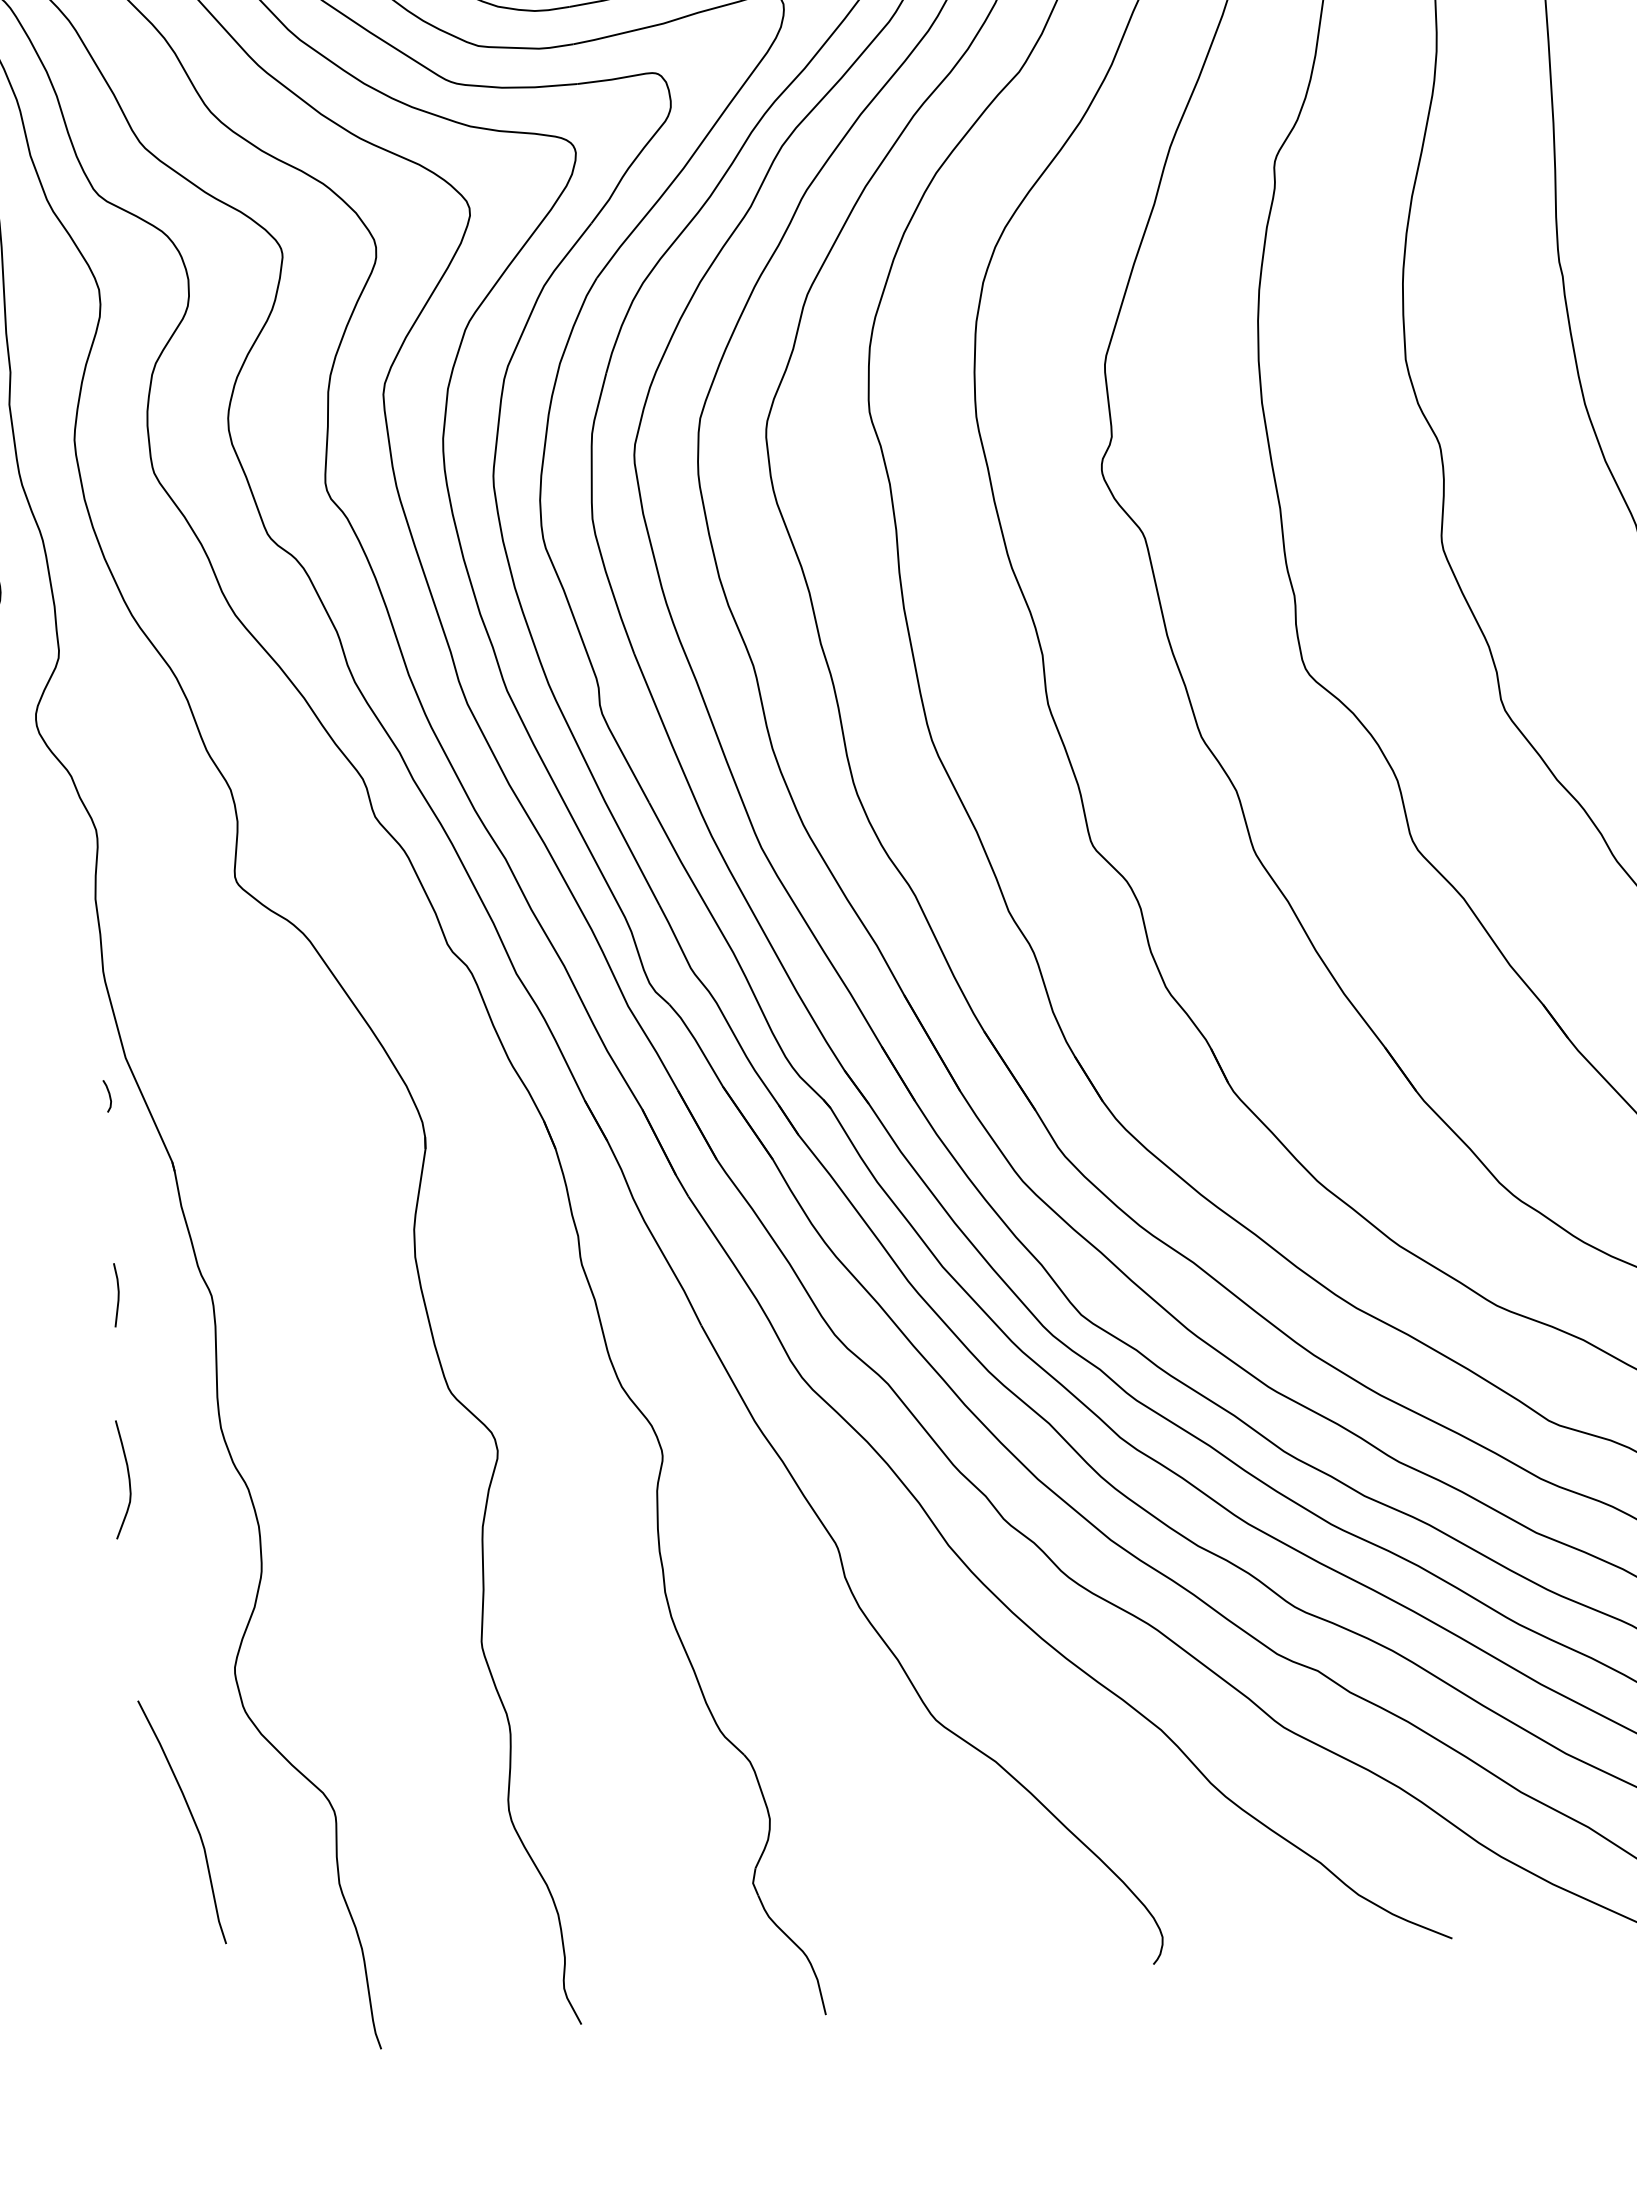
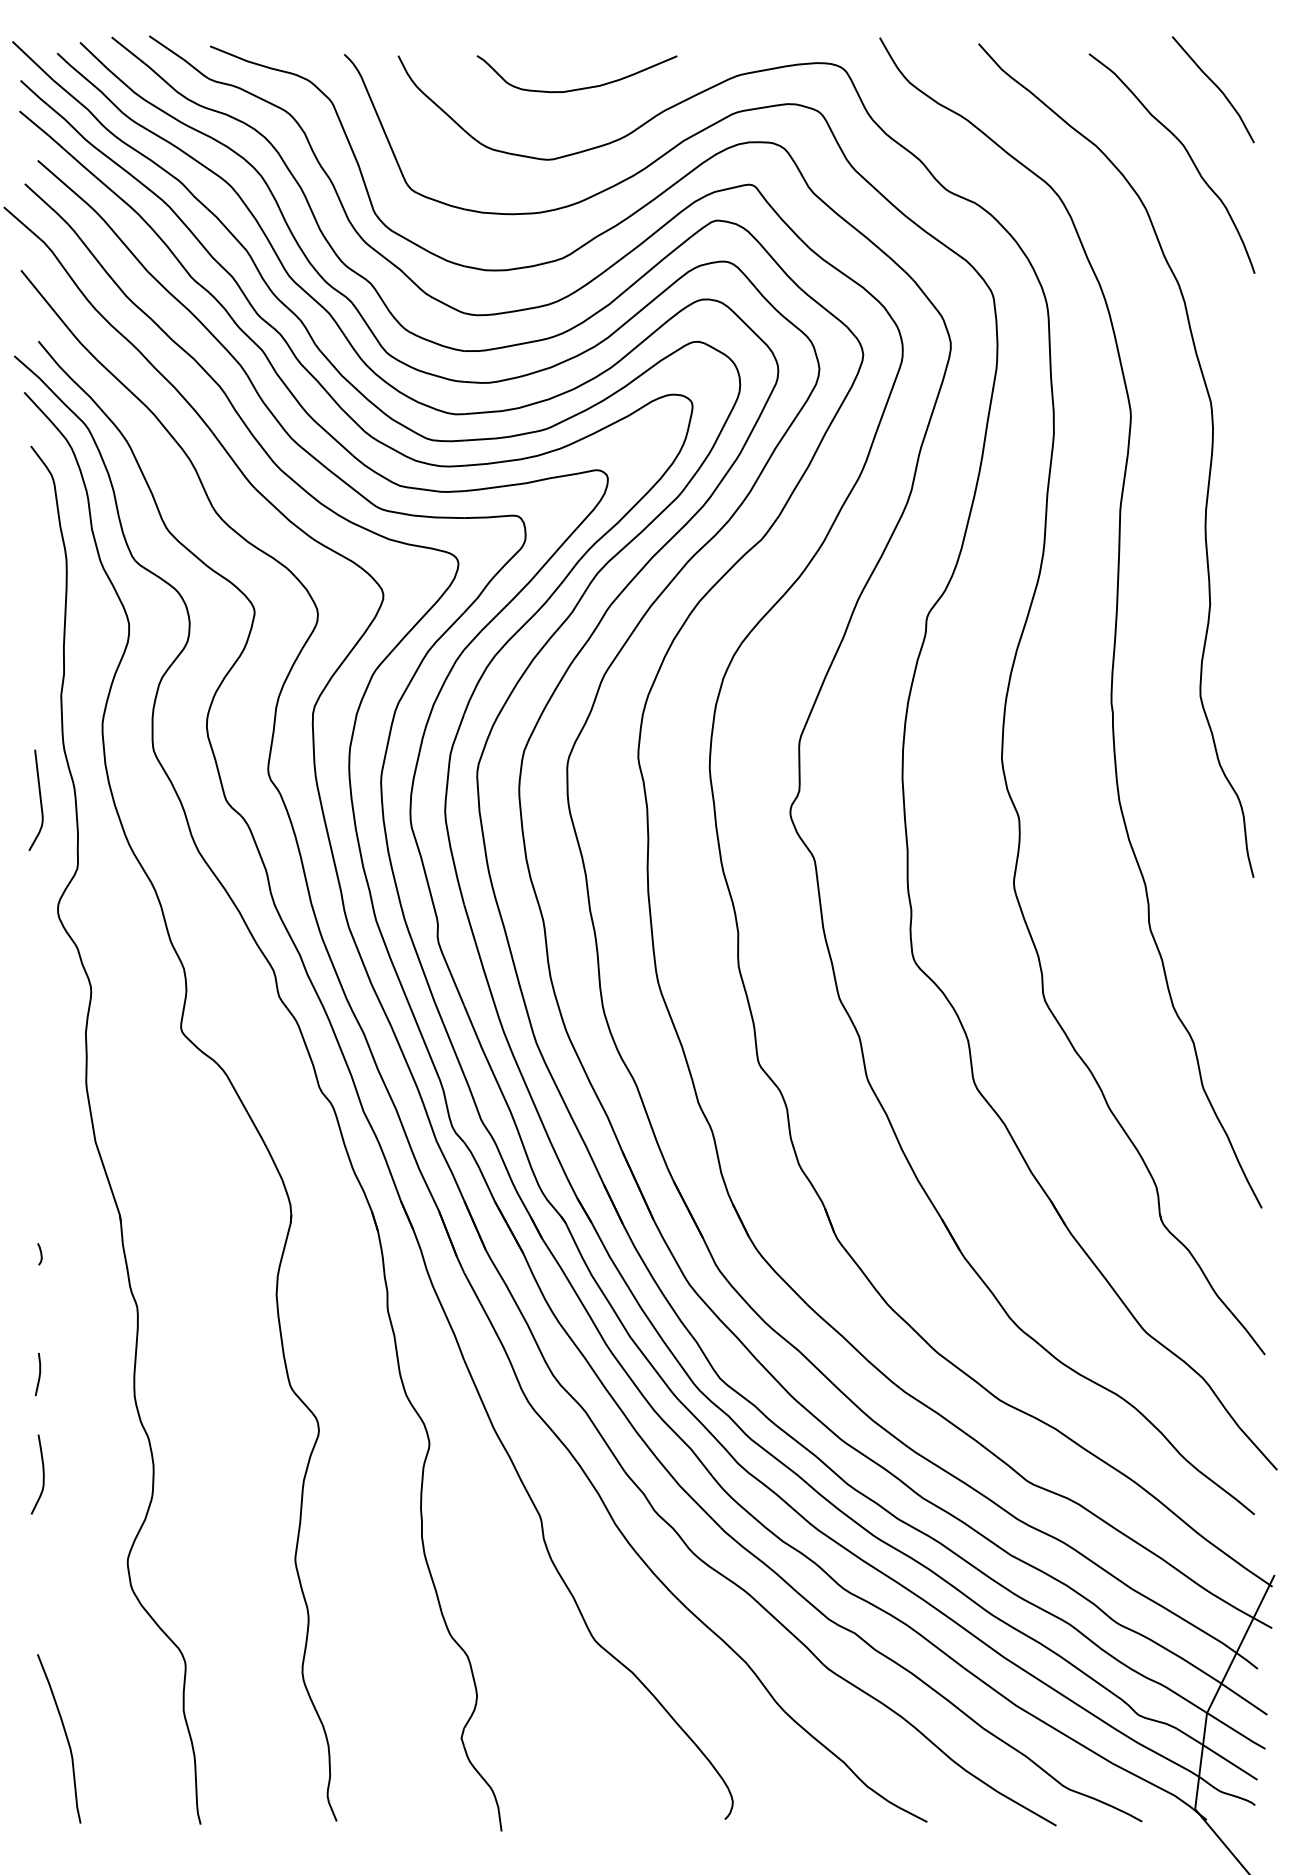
curve: (108, 1096) -> (40, 1254), moved
line: (116, 1296) -> (38, 1375), moved
curve: (127, 1478) -> (42, 1474), moved
curve: (191, 1817) -> (65, 1736), moved

